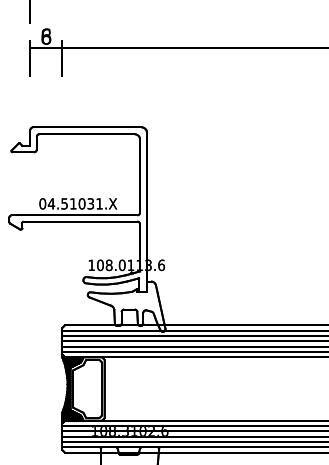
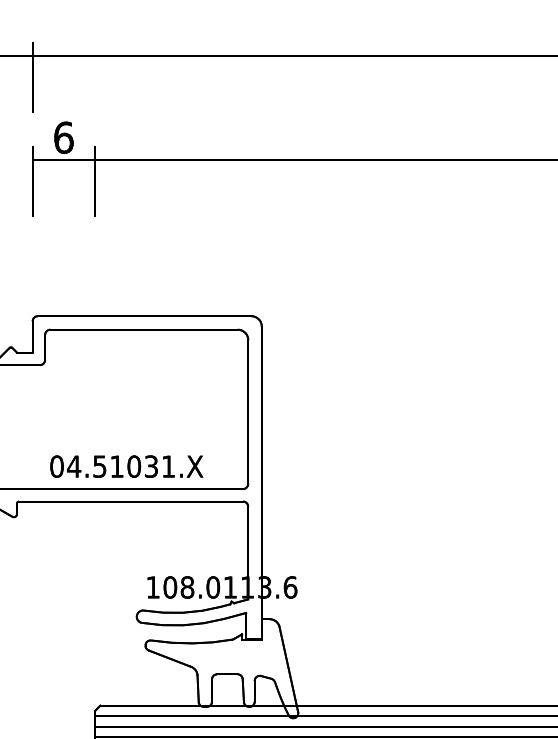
text: (46, 36) -> (64, 137), 8 -> 6

